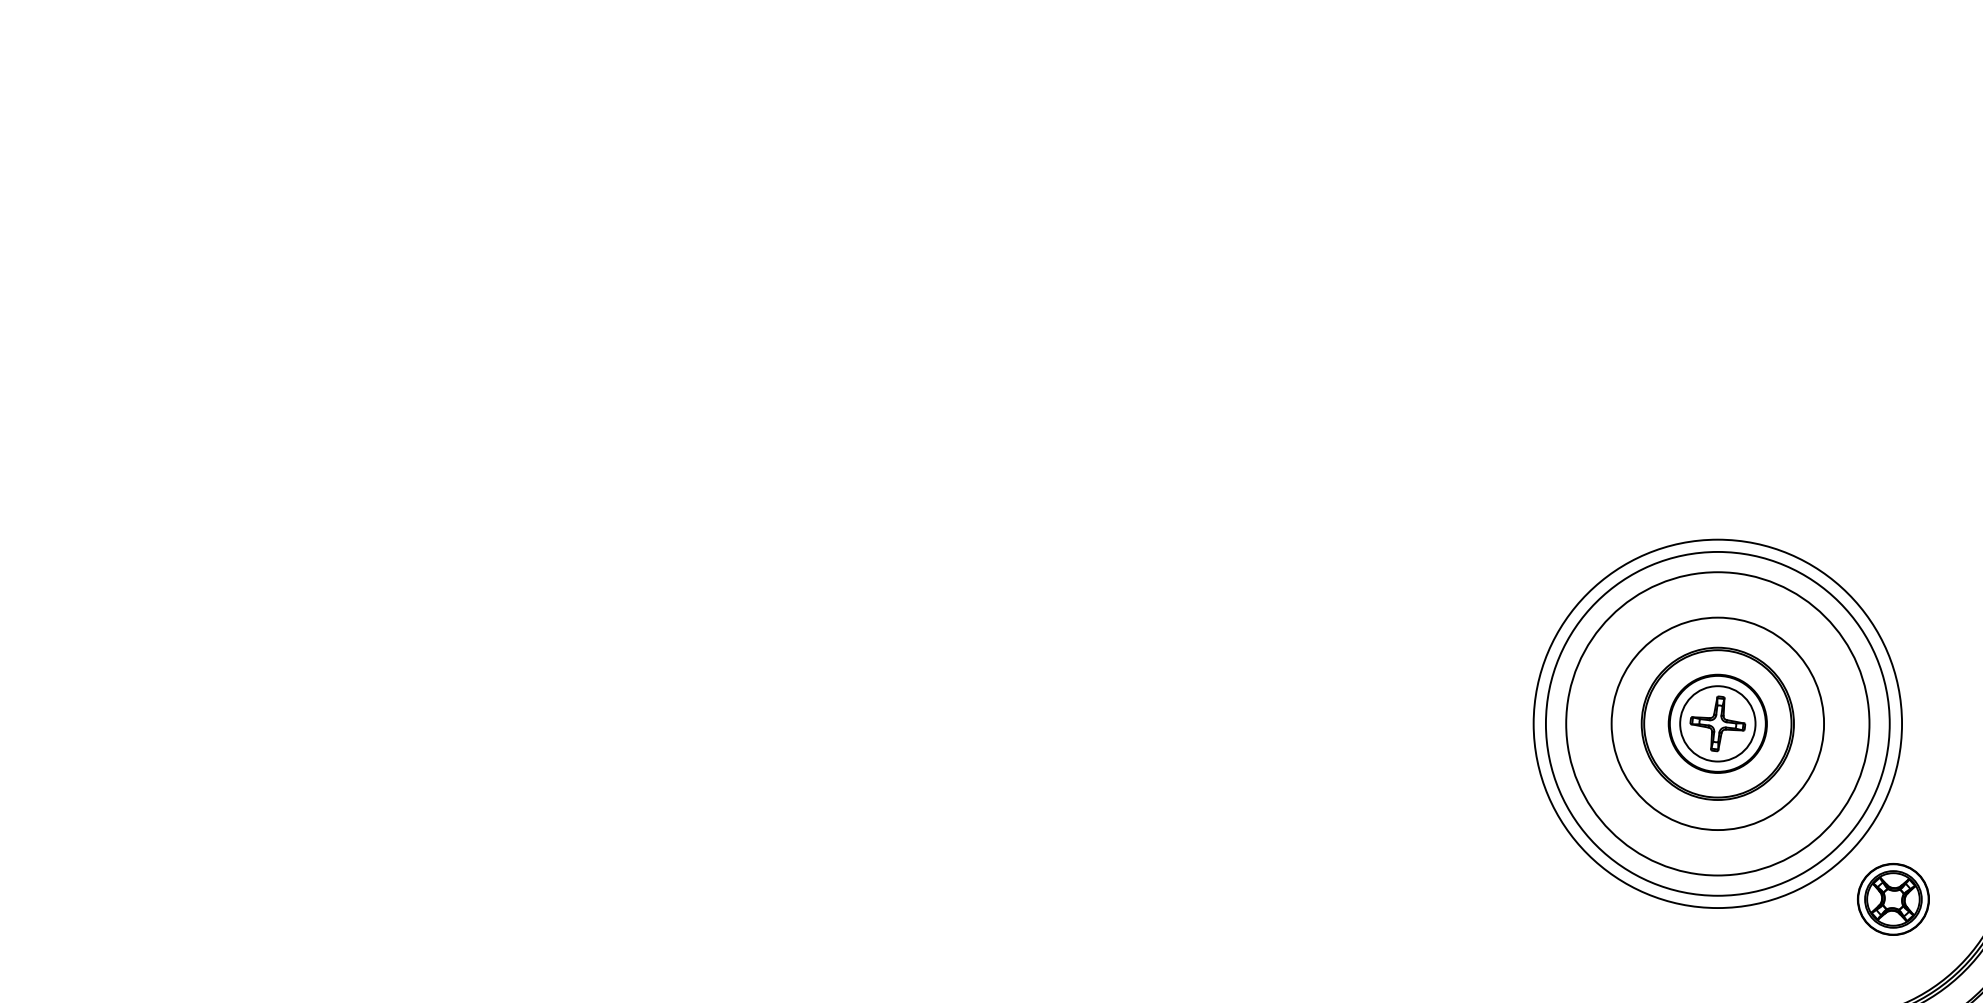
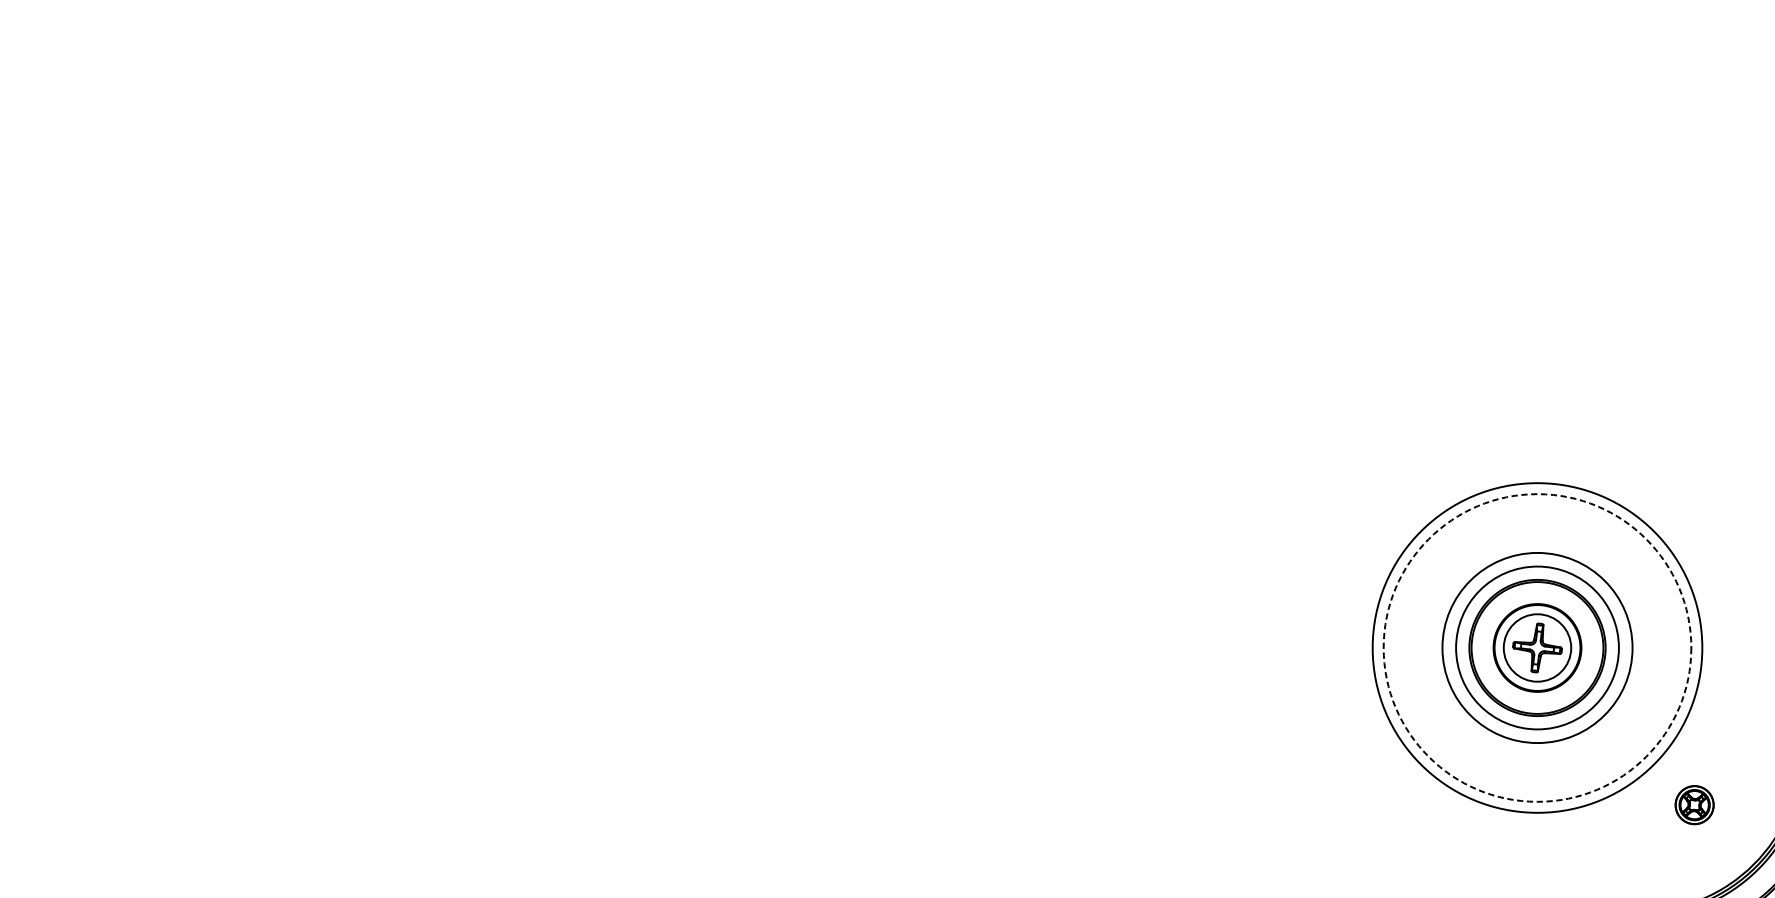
circle: (1717, 723) -> (1537, 647), size x0.6
circle: (1717, 723) -> (1537, 647), solid -> dashed
part: (1893, 899) -> (1694, 805), size x0.6

